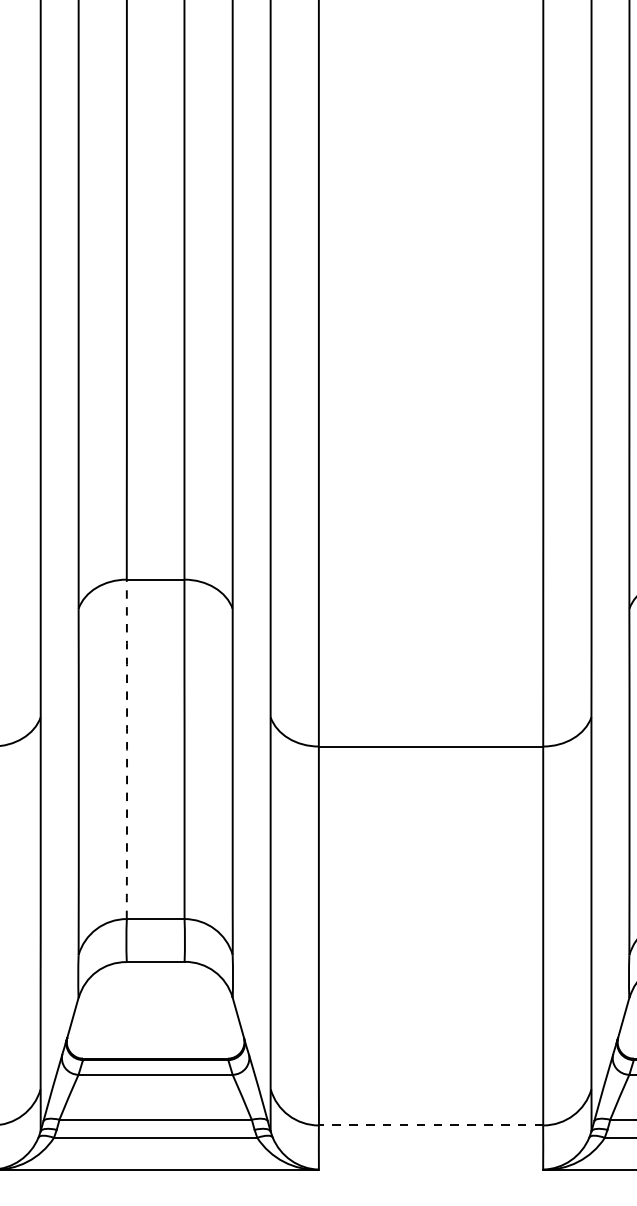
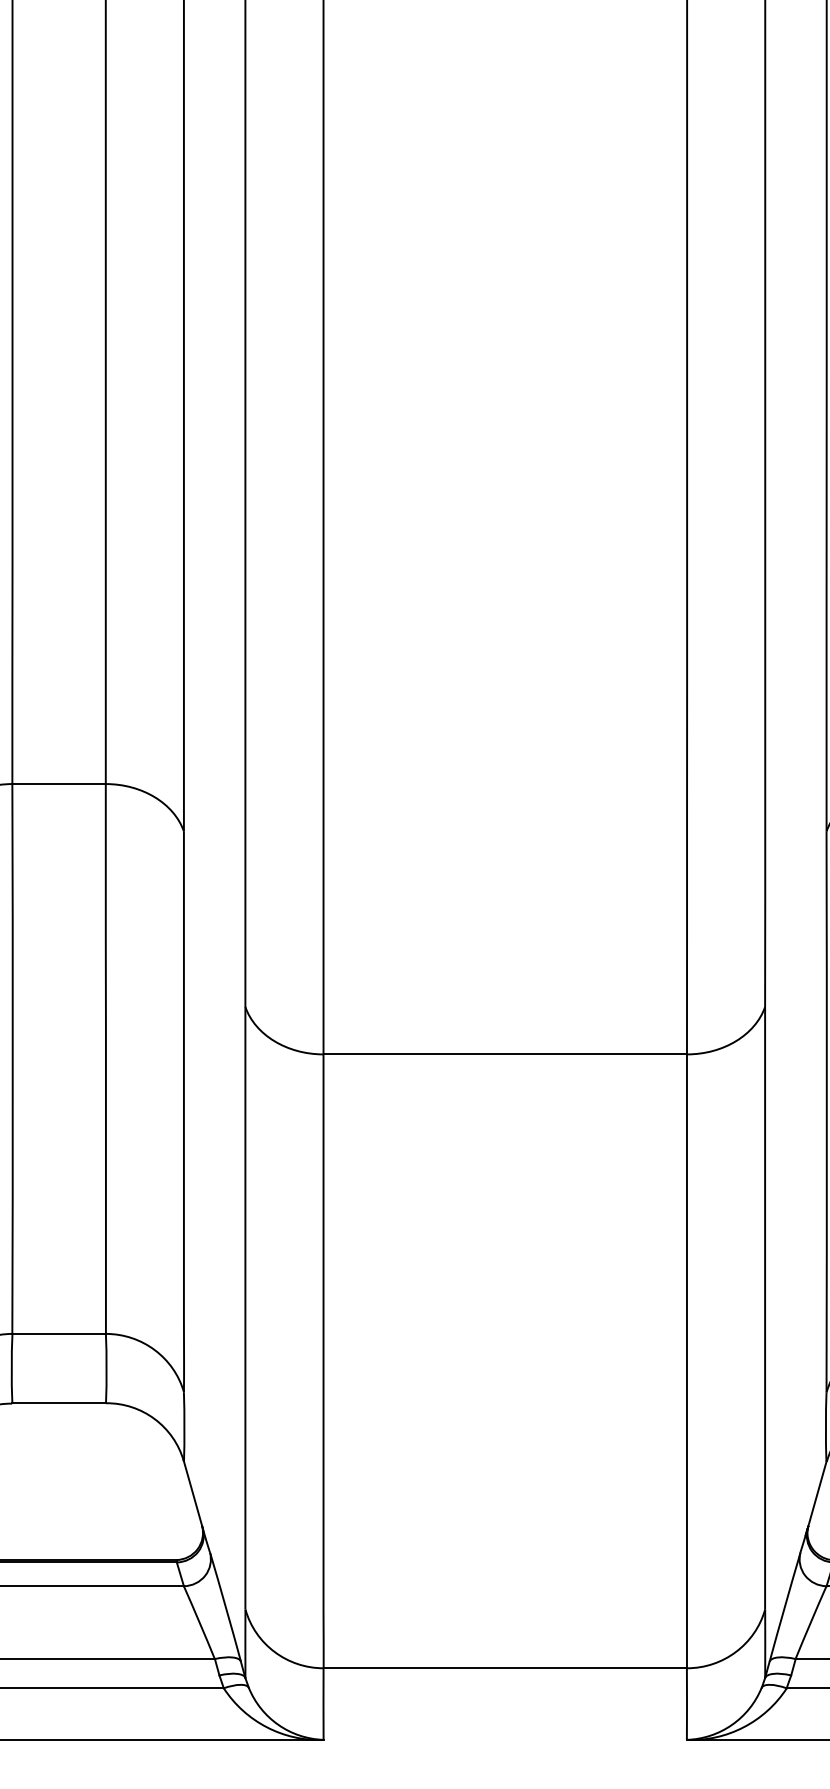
arc: (127, 749) -> (13, 1059), dashed -> solid
line: (430, 1125) -> (504, 1668), dashed -> solid

